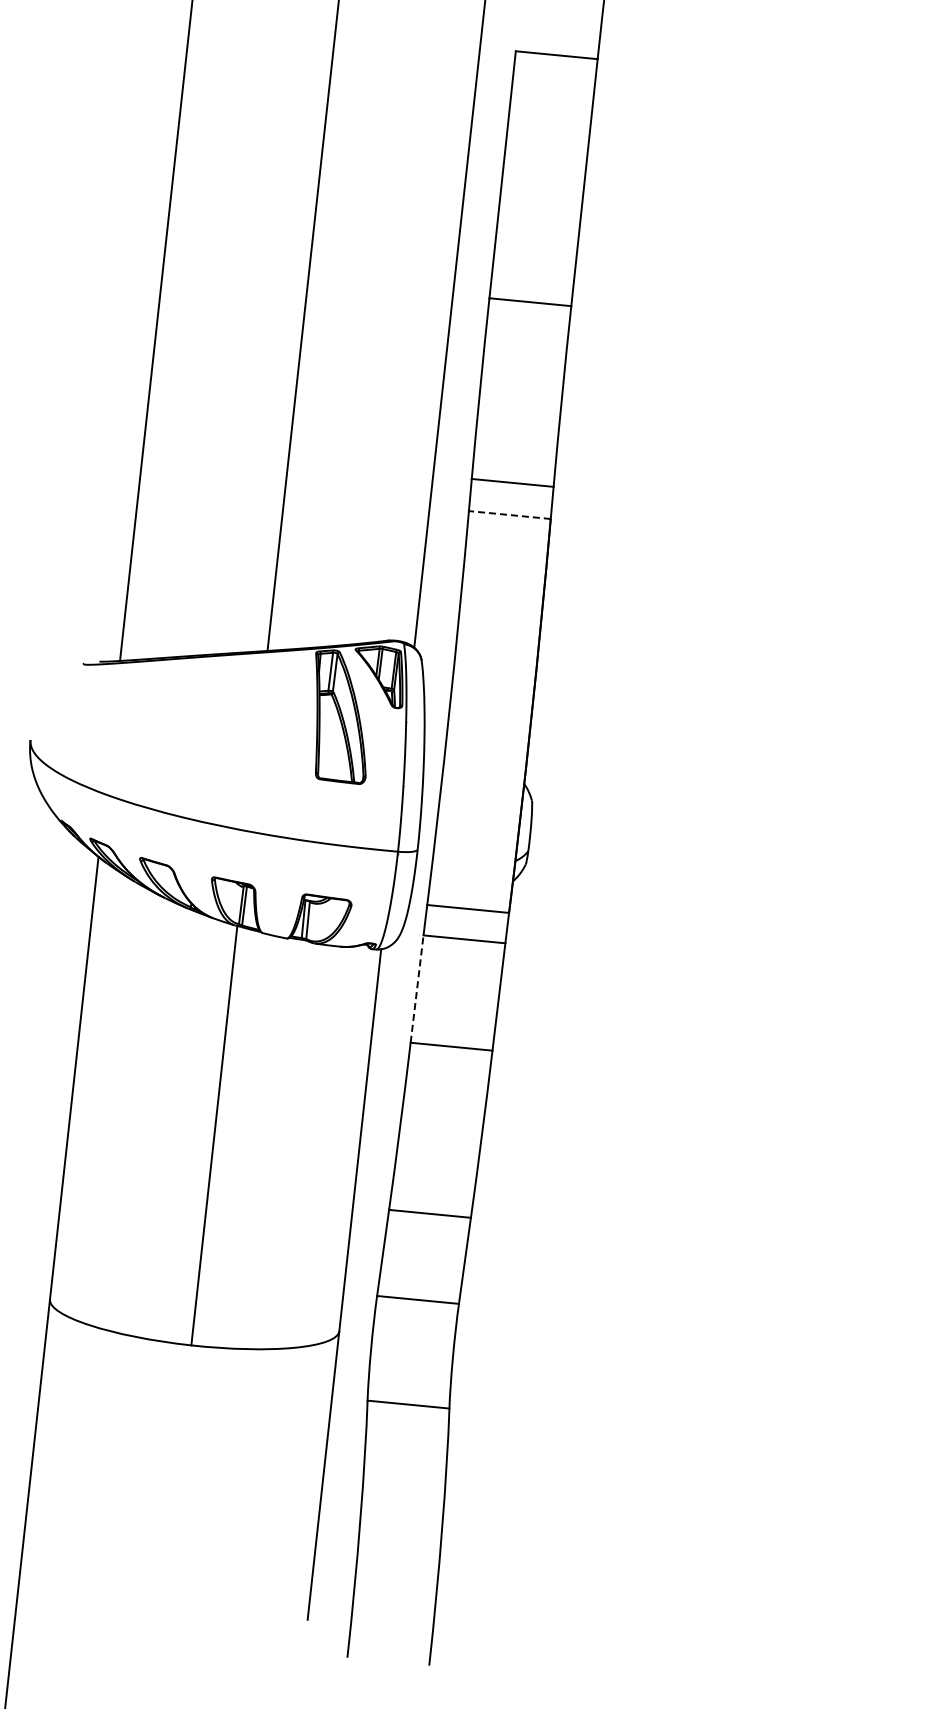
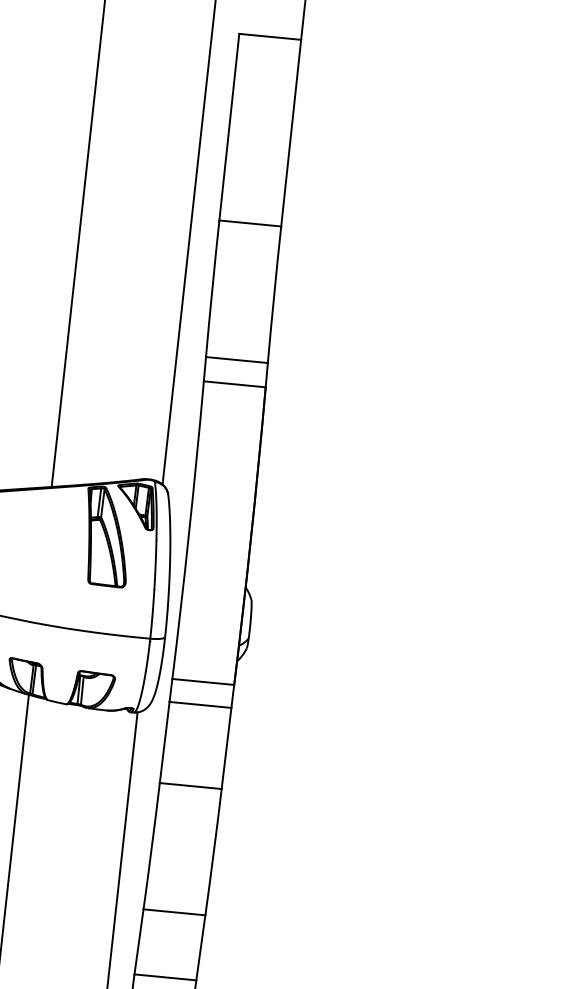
line: (509, 515) -> (234, 384), dashed -> solid
line: (417, 988) -> (165, 742), dashed -> solid

